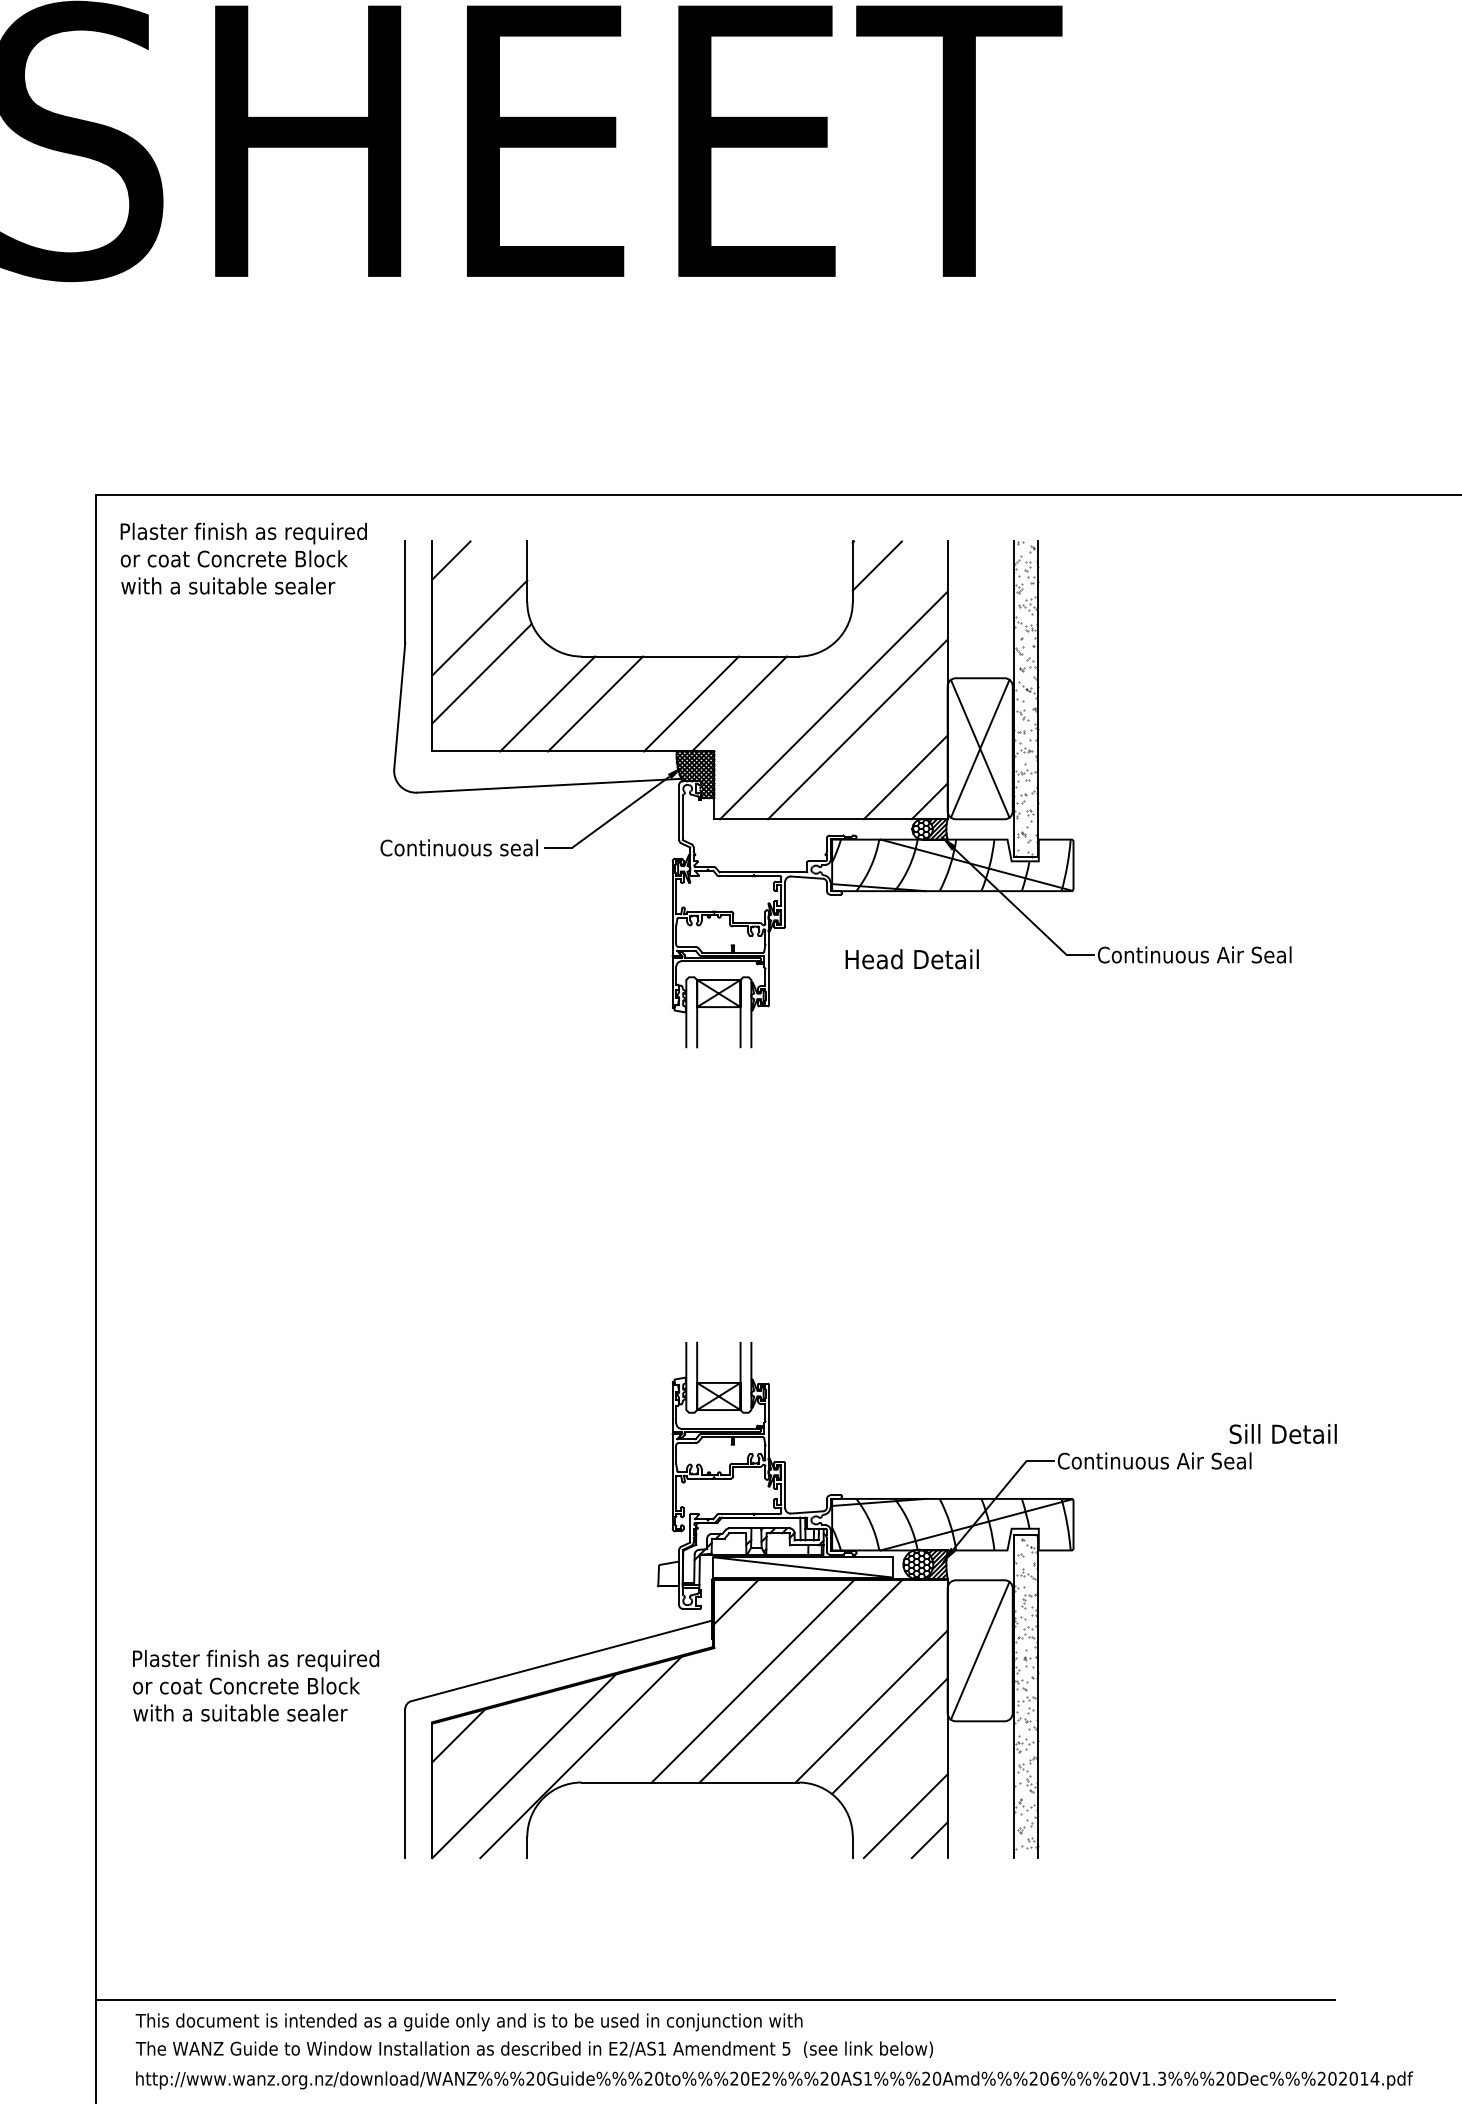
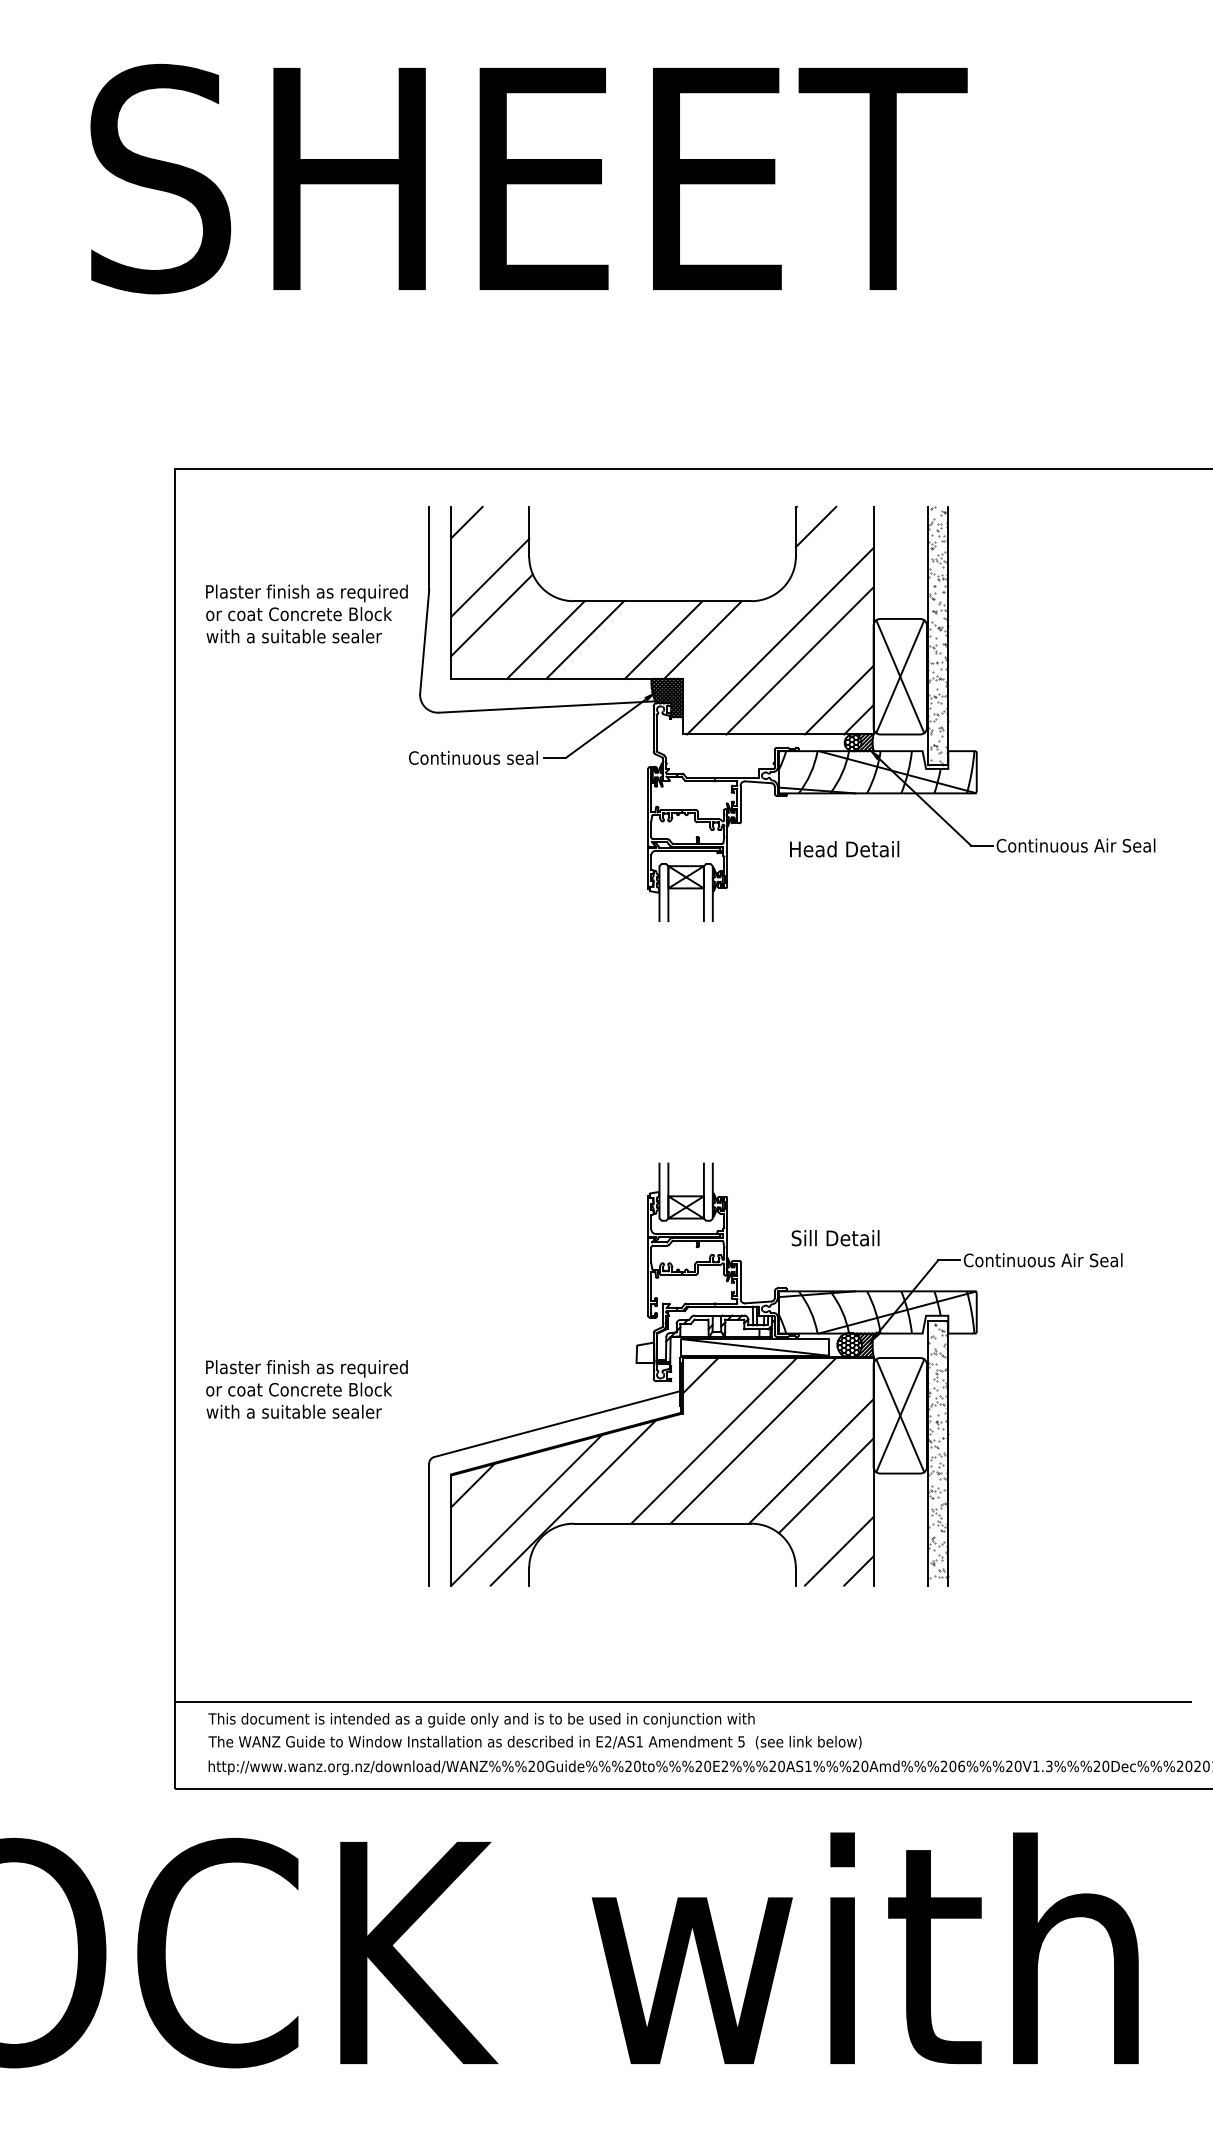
text: (243, 558) -> (306, 613), moved
text: (1283, 1434) -> (835, 1238), moved
line: (980, 1650) -> (900, 1415), added
text: (255, 1685) -> (306, 1389), moved

